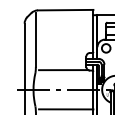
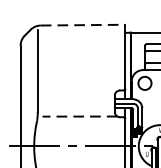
line: (65, 10) -> (82, 25), solid -> dashed
line: (63, 70) -> (79, 117), solid -> dashed

